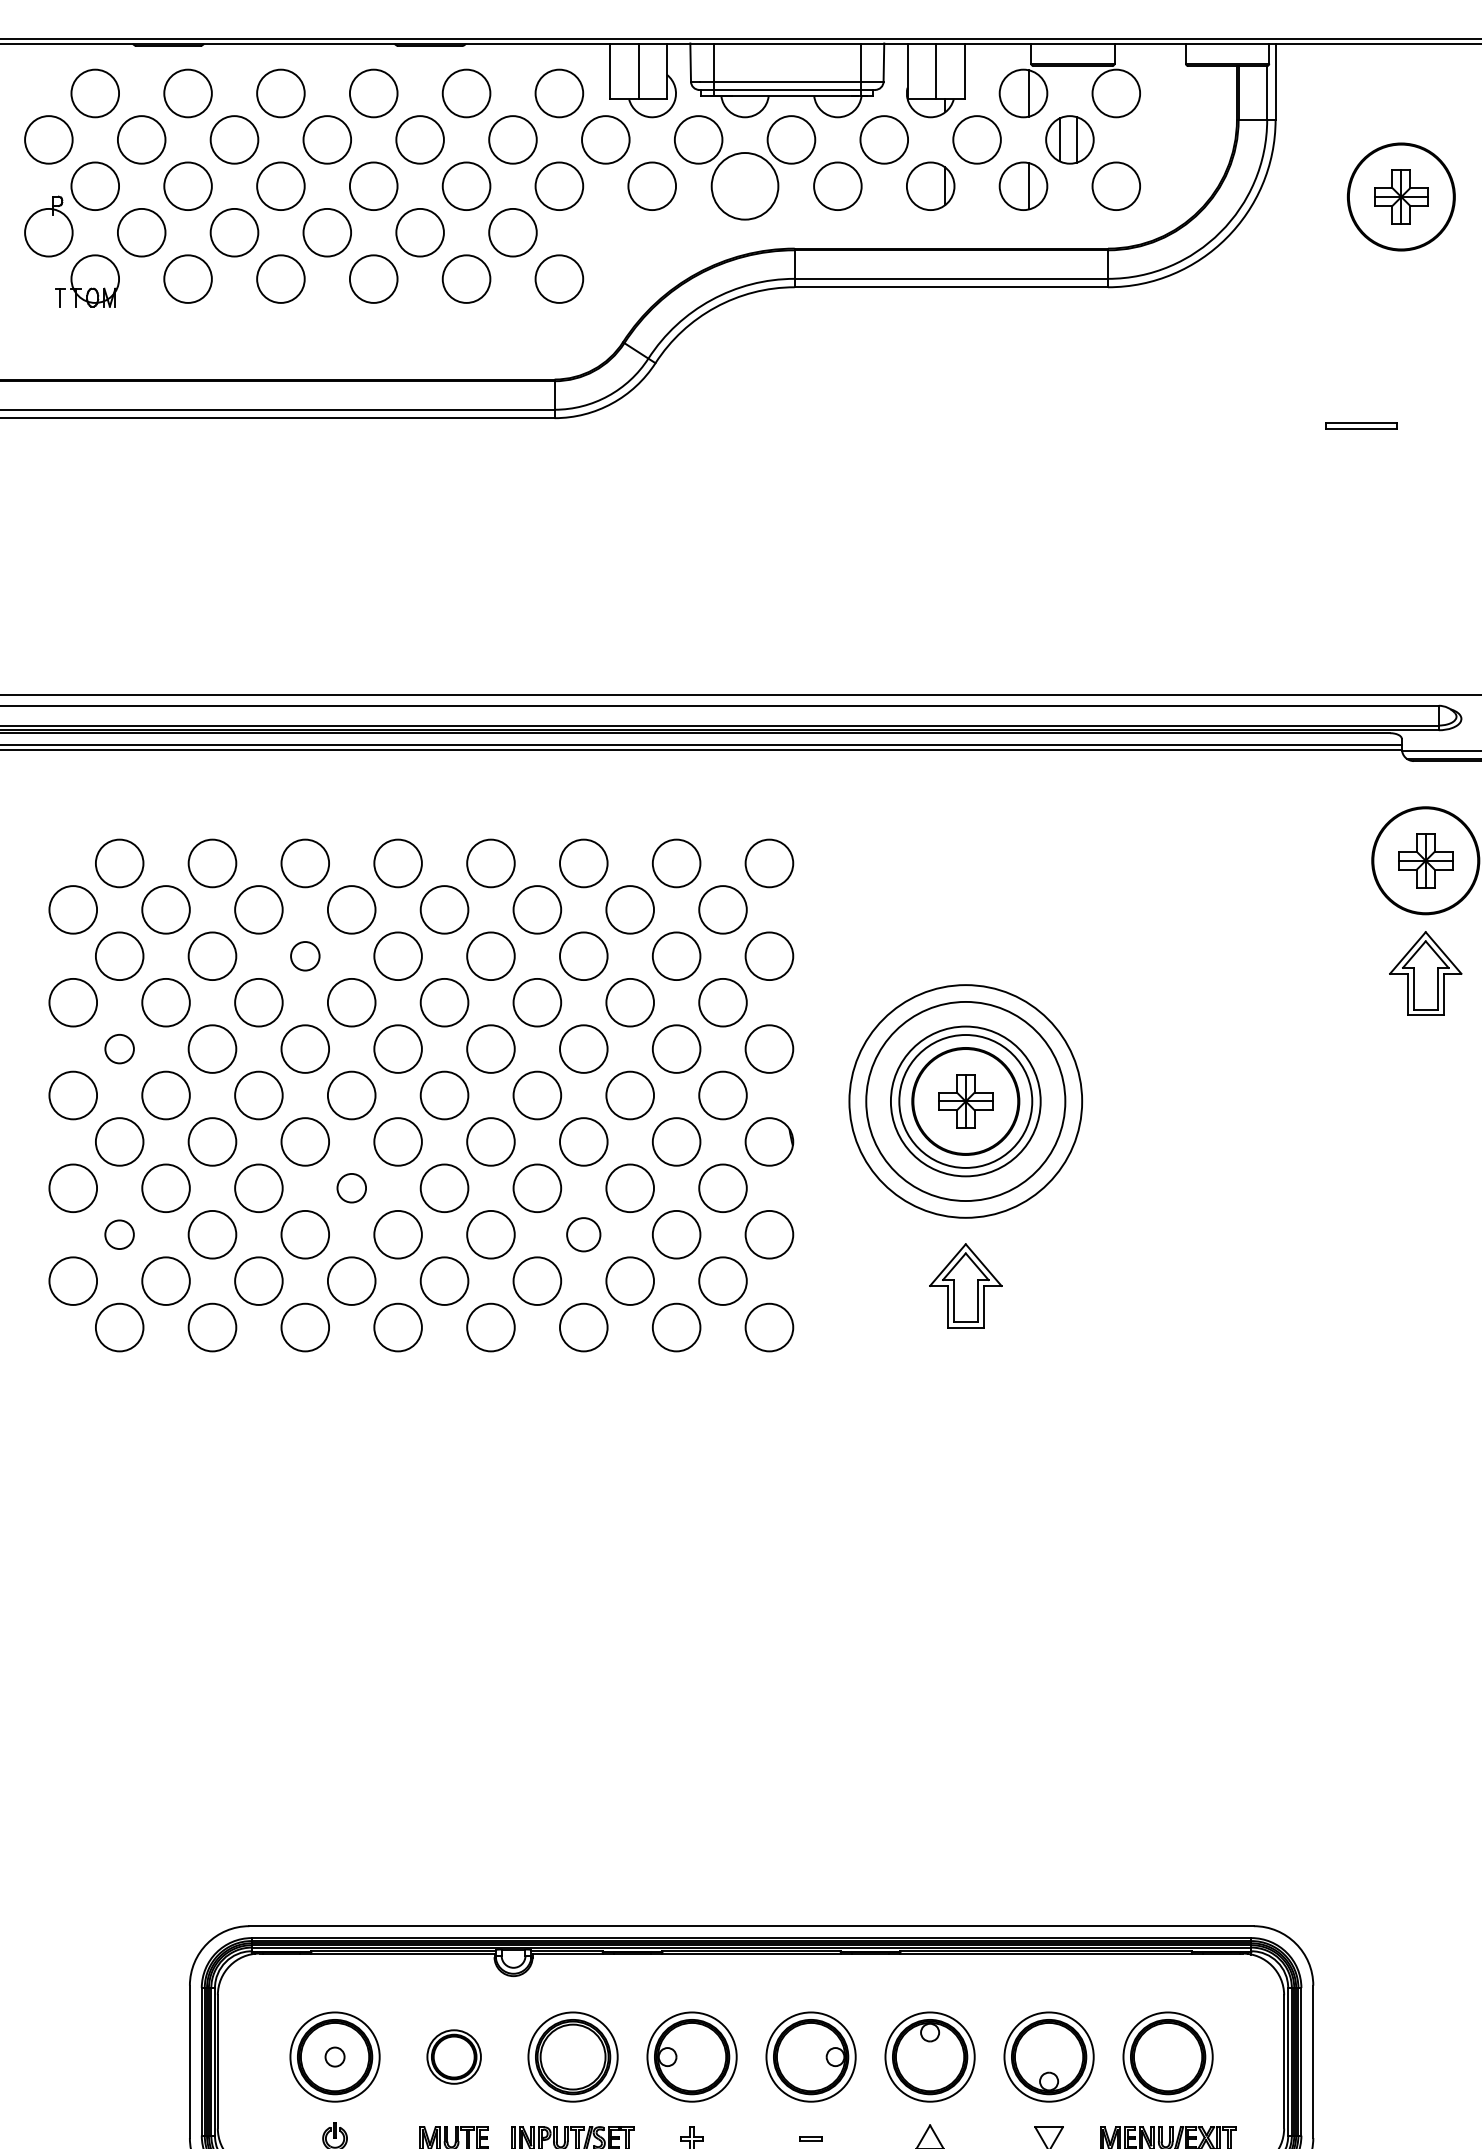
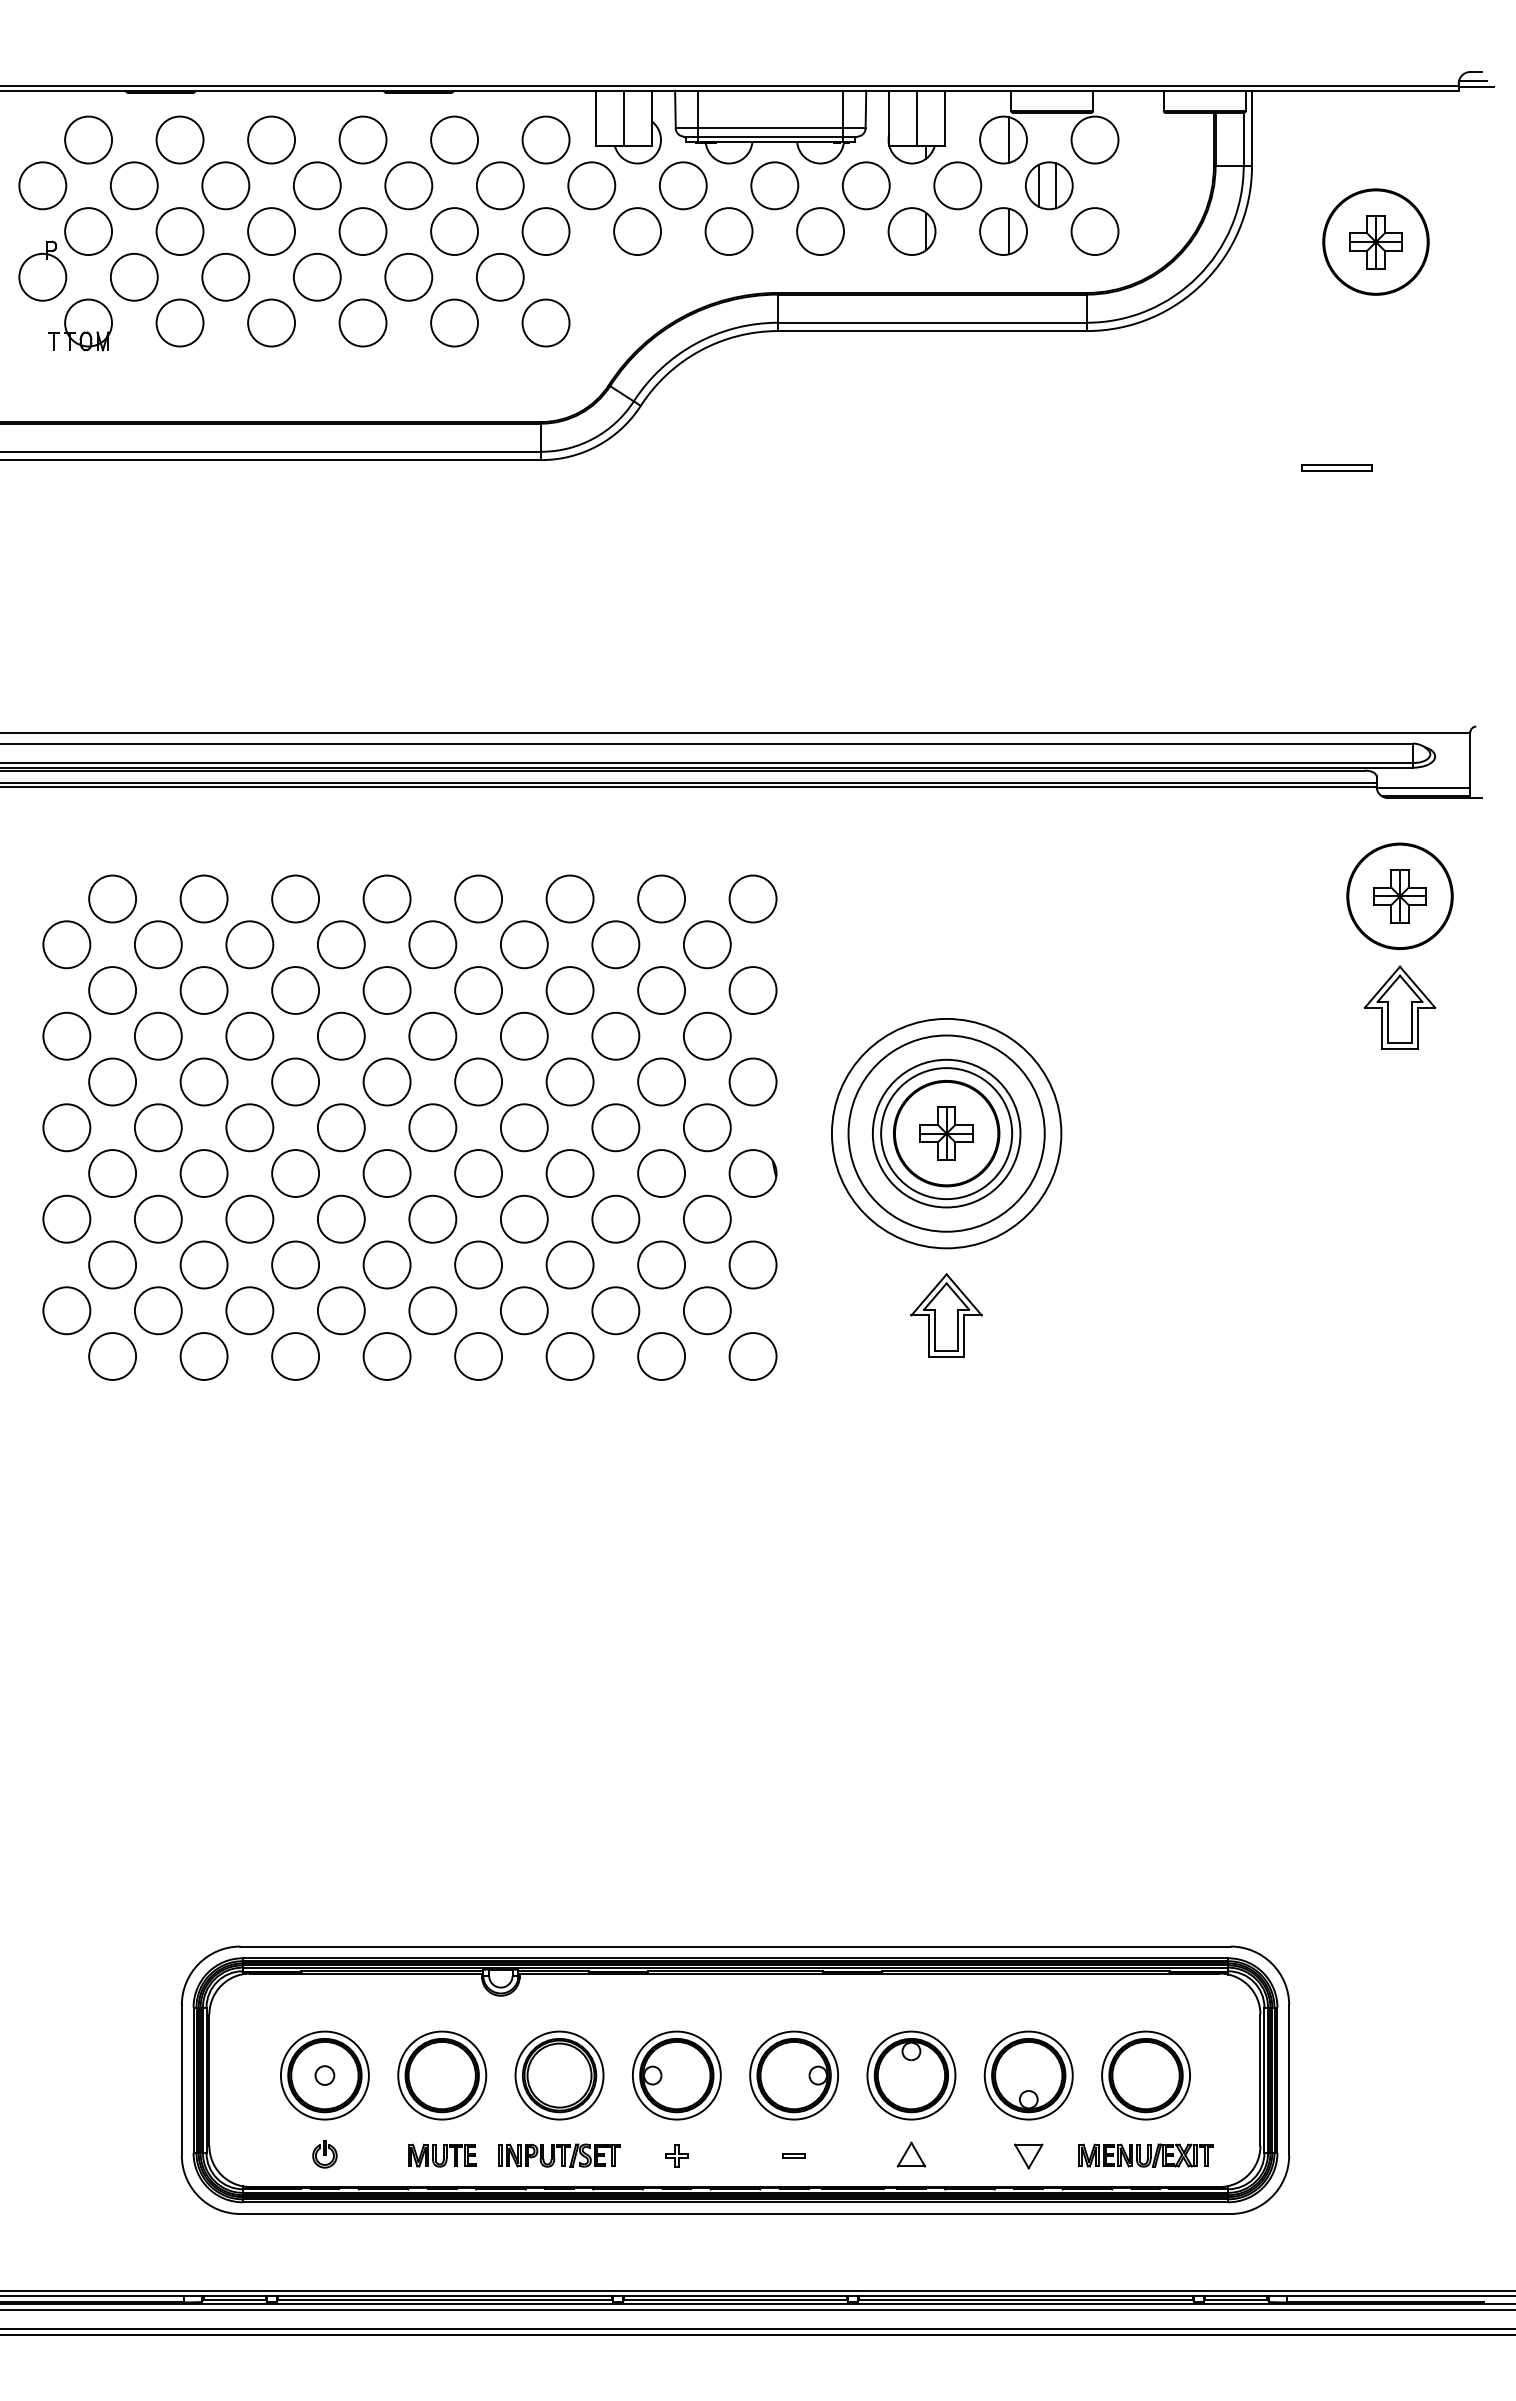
circle: (744, 186) -> (728, 231), size x0.71
circle: (305, 956) -> (295, 990), size x1.67
circle: (119, 1048) -> (112, 1081), size x1.67
circle: (351, 1187) -> (341, 1218), size x1.67
circle: (119, 1234) -> (112, 1264), size x1.67
circle: (583, 1234) -> (569, 1264), size x1.43
part: (454, 2057) -> (442, 2075), size x1.67

